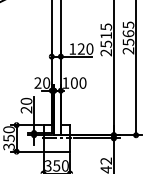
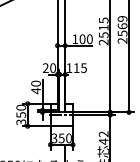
text: (128, 24) -> (122, 18), 2565 -> 2569
text: (81, 49) -> (82, 39), 120 -> 100
text: (77, 83) -> (79, 68), 100 -> 115
text: (25, 109) -> (35, 90), 20 -> 40

